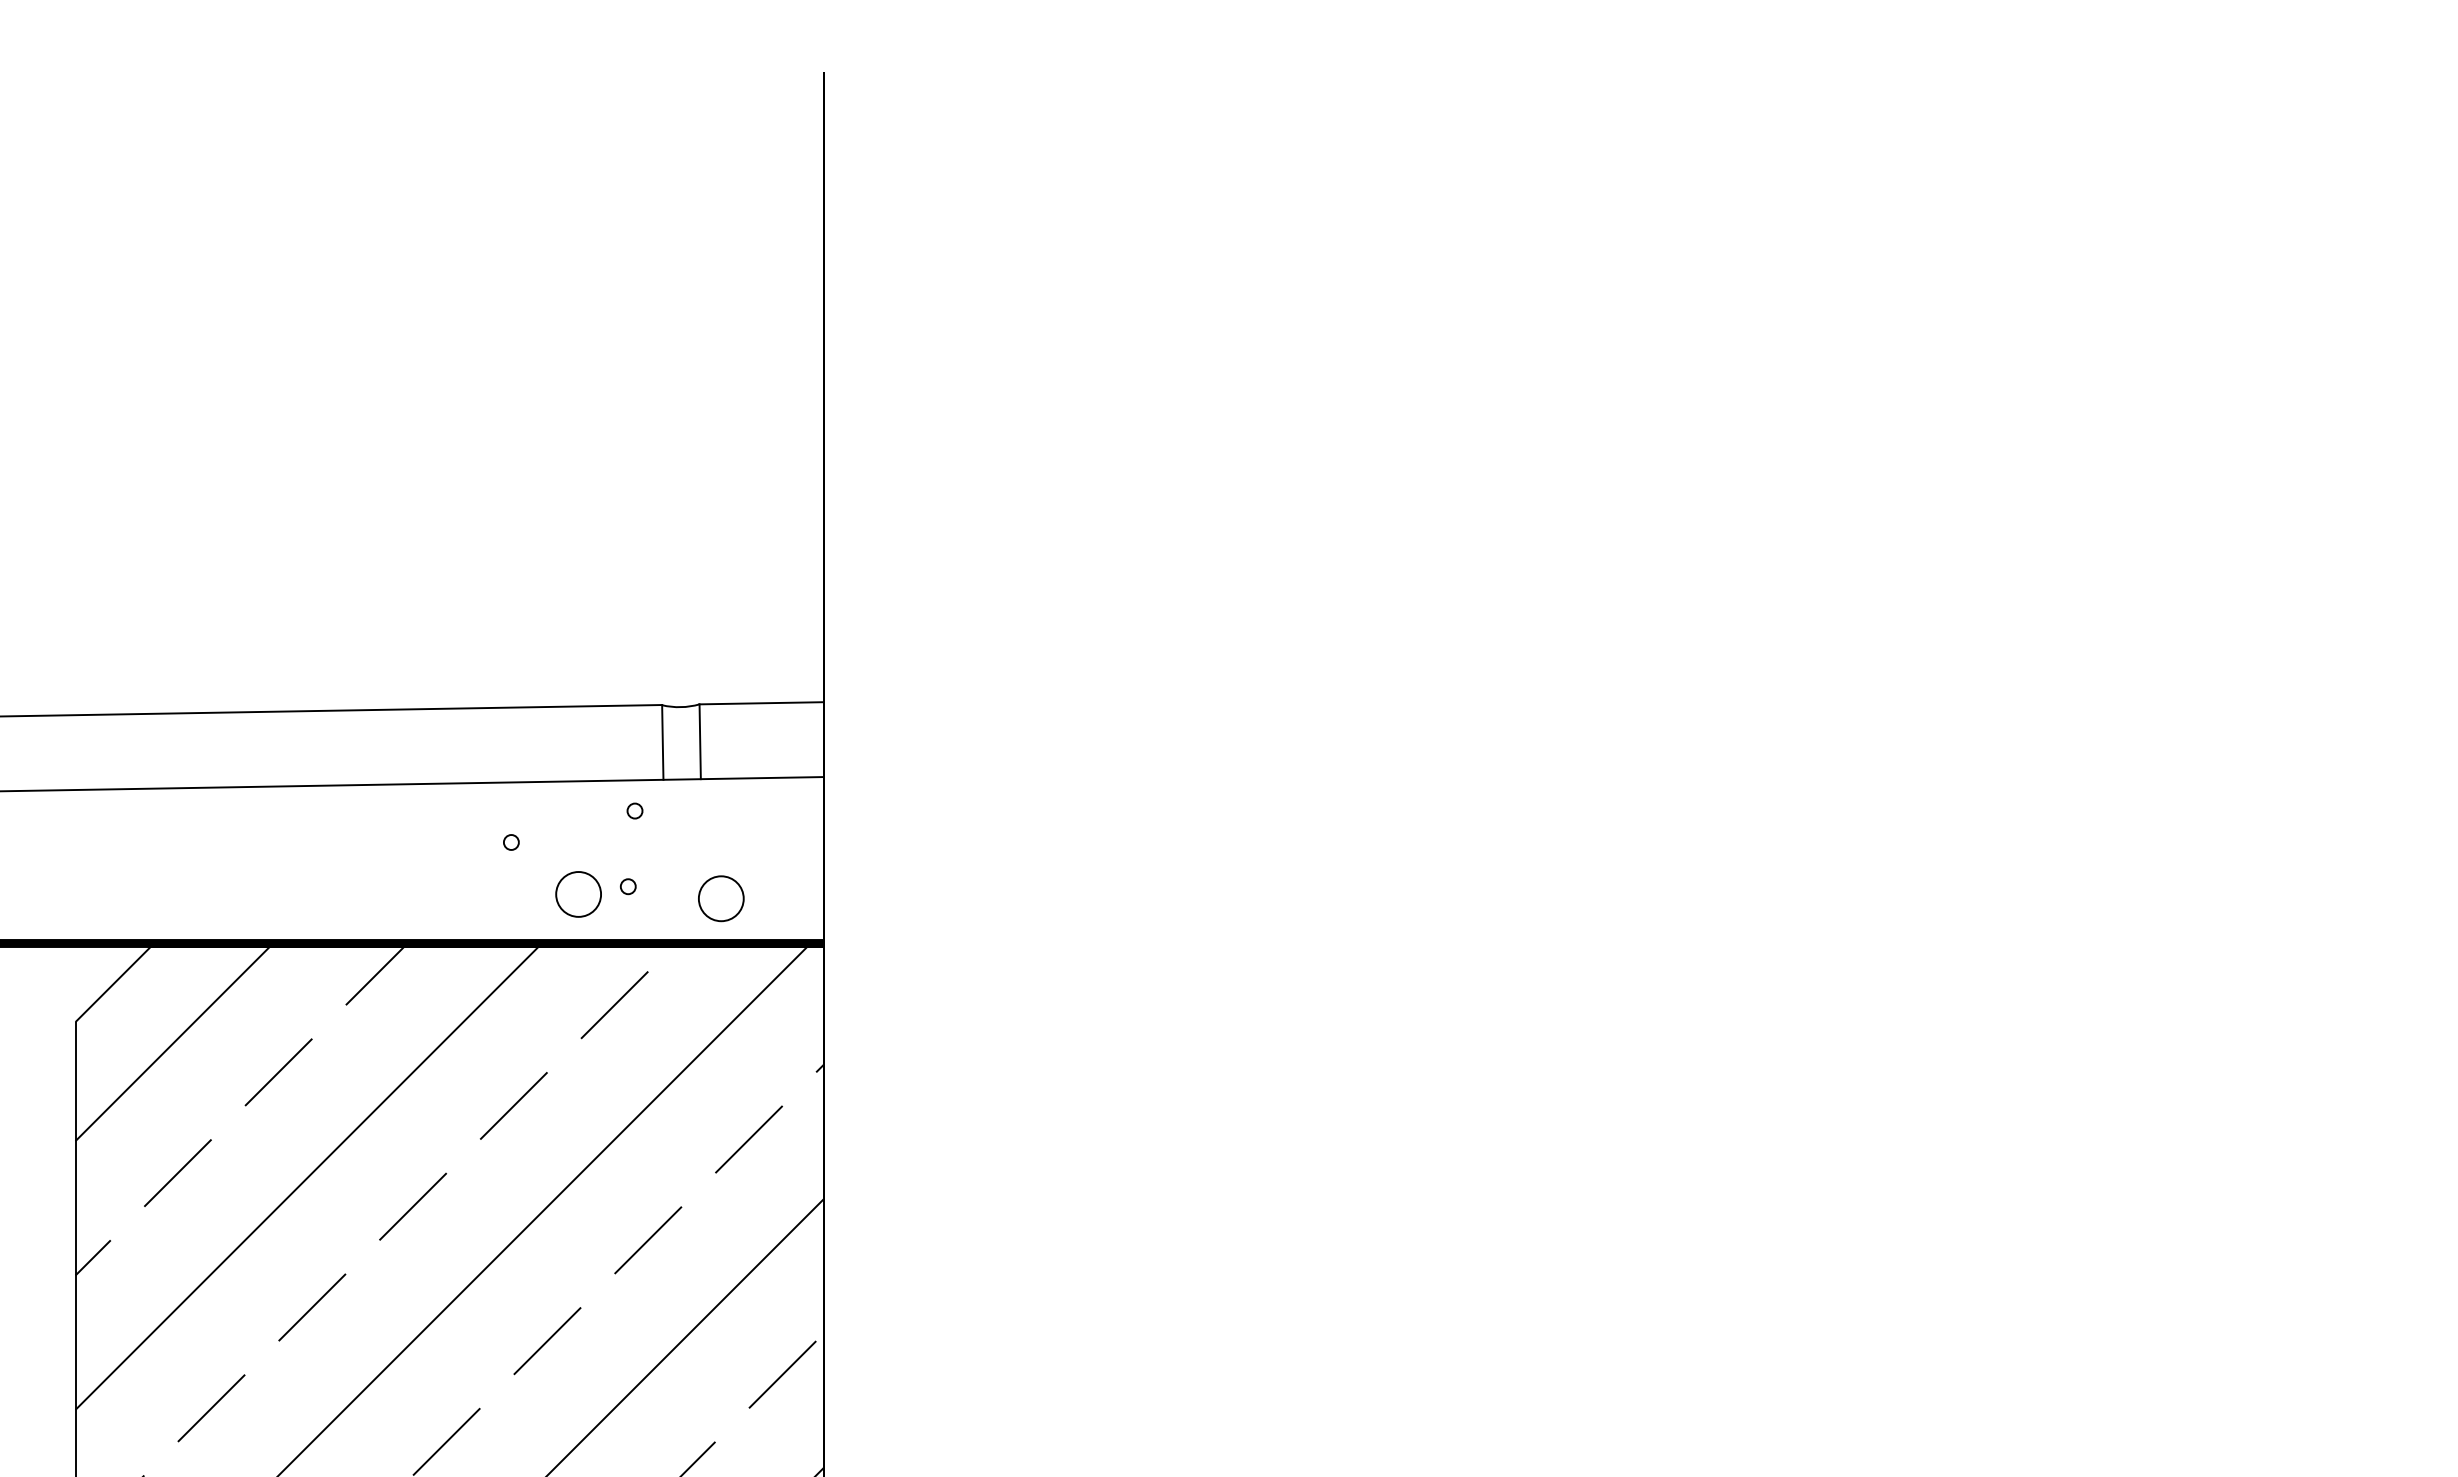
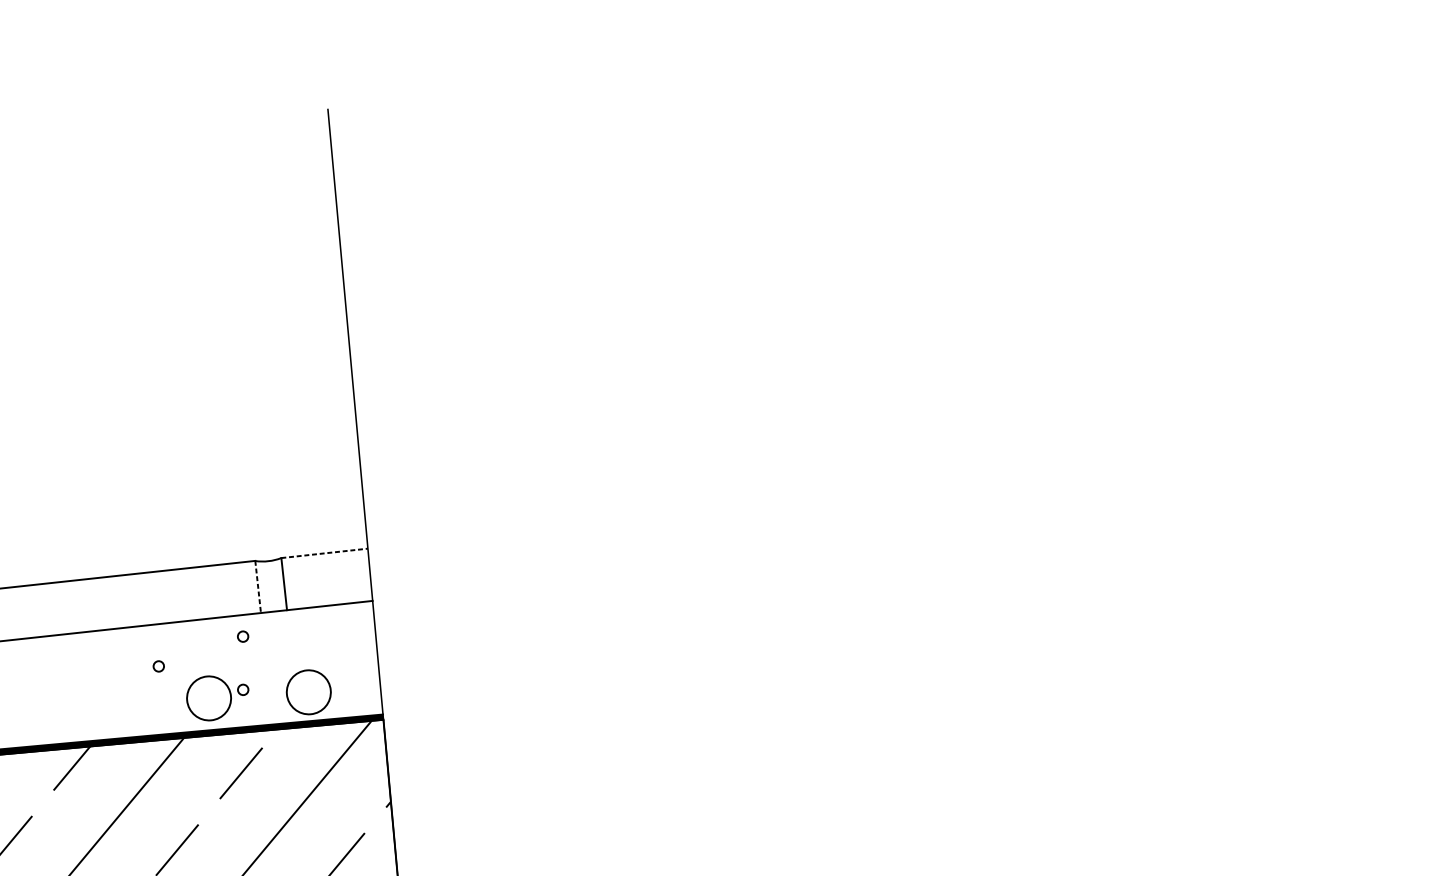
line: (762, 703) -> (325, 553), solid -> dashed
line: (662, 742) -> (257, 587), solid -> dashed
circle: (578, 894) -> (208, 698), size x1.4
circle: (721, 898) -> (309, 692), size x1.4

